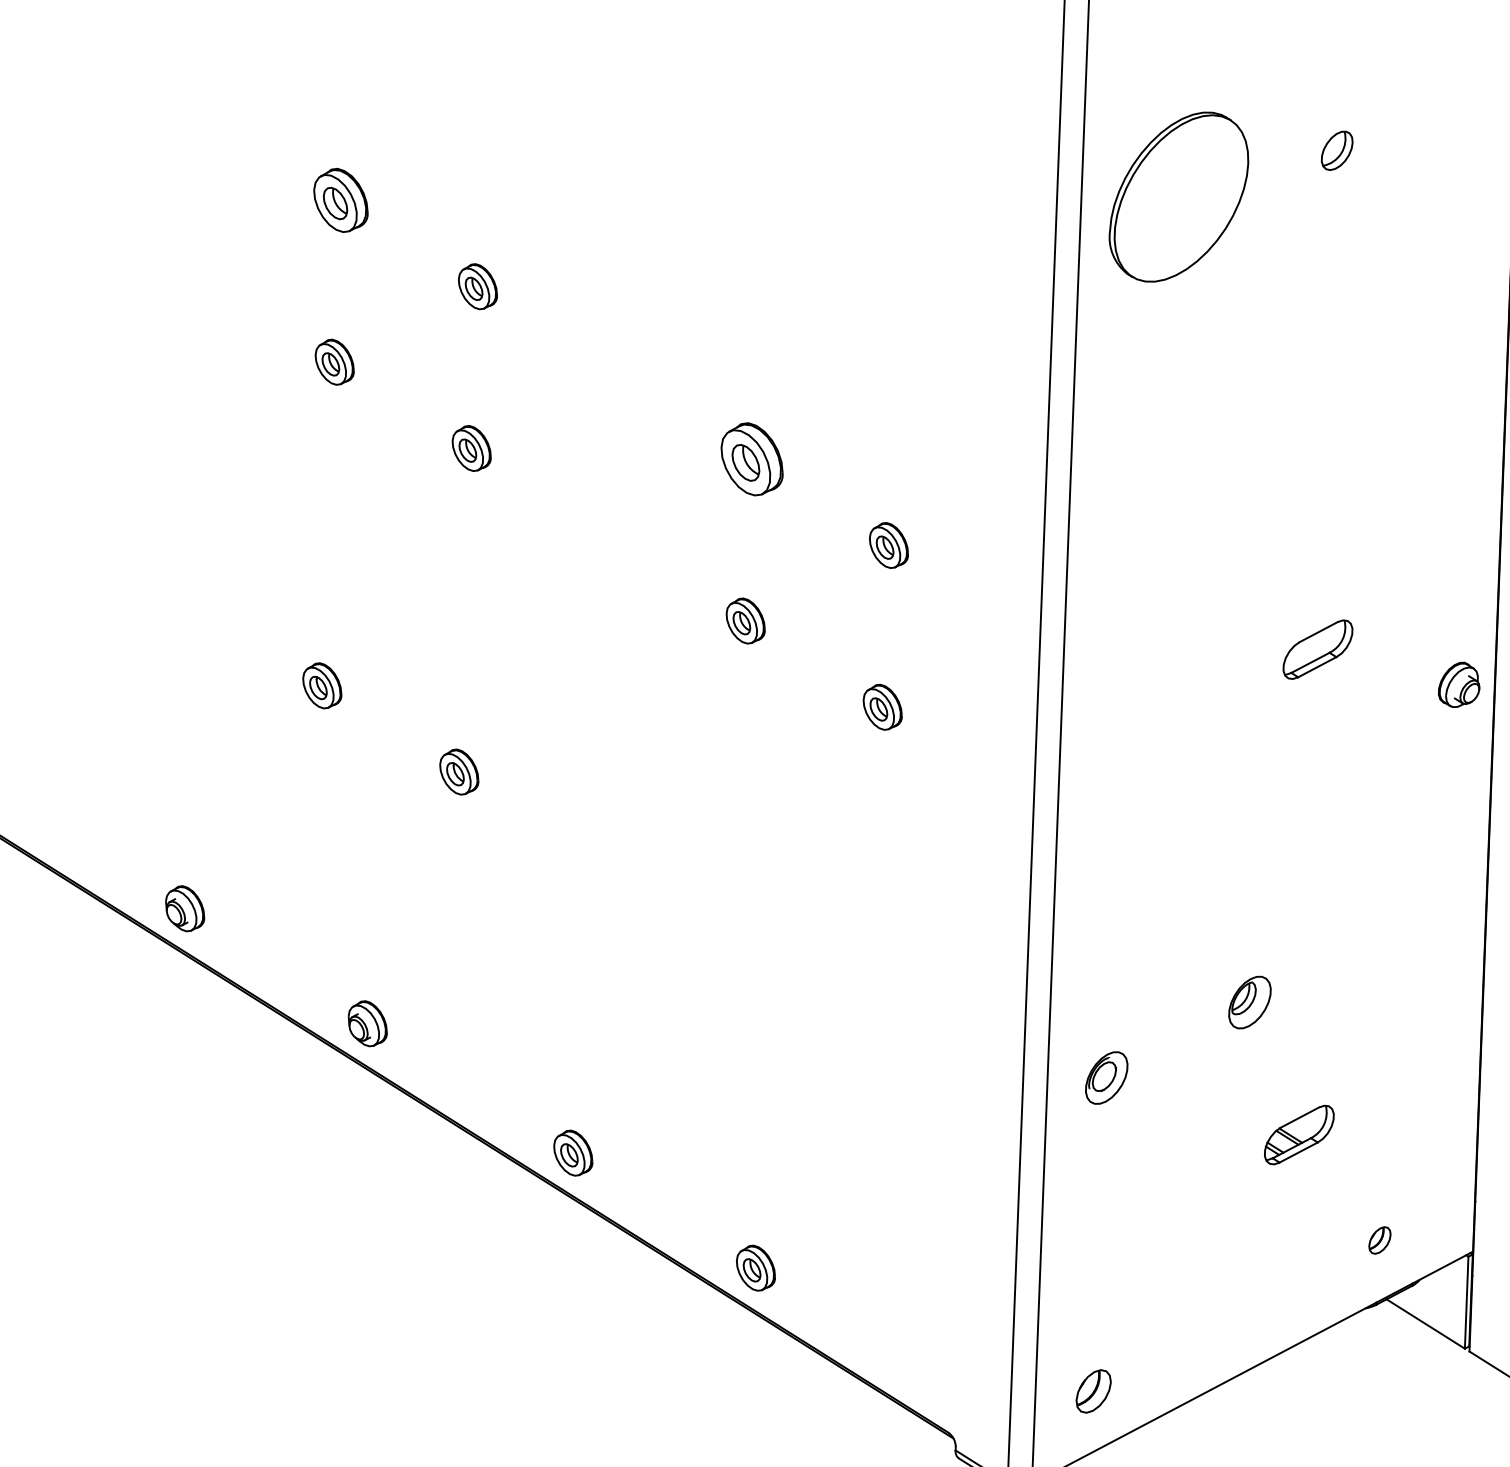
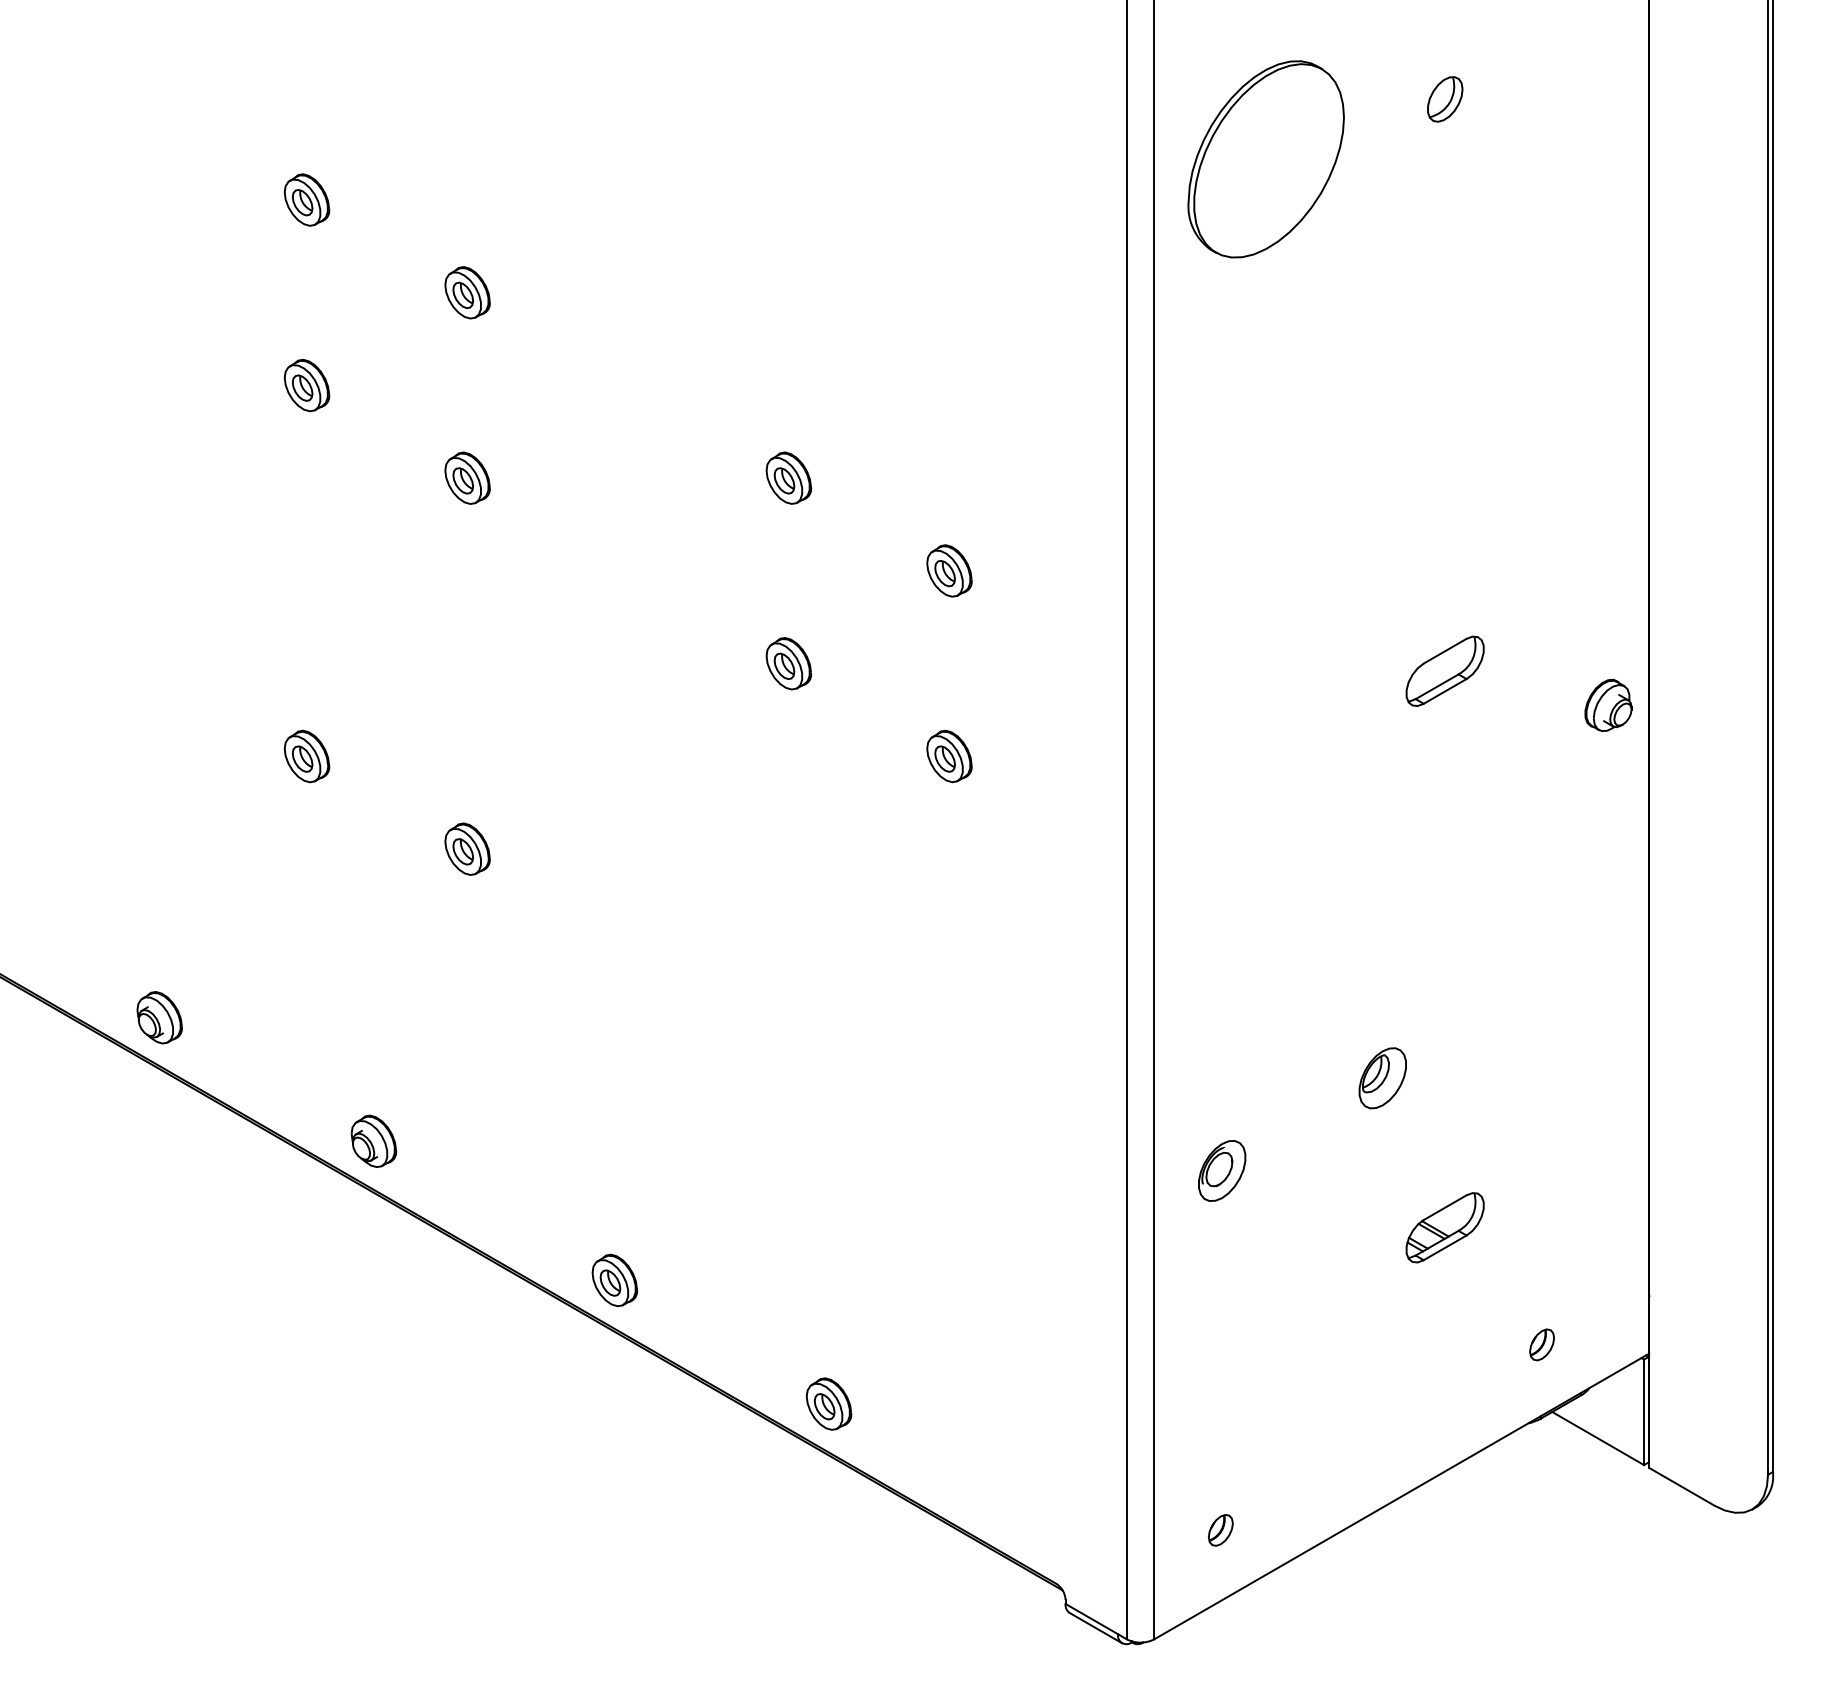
part: (340, 199) -> (306, 199), size x0.71
part: (751, 458) -> (788, 477), size x0.62
part: (1093, 1391) -> (1220, 1530), size x0.62

